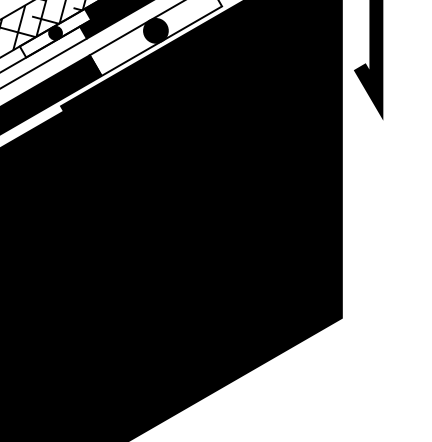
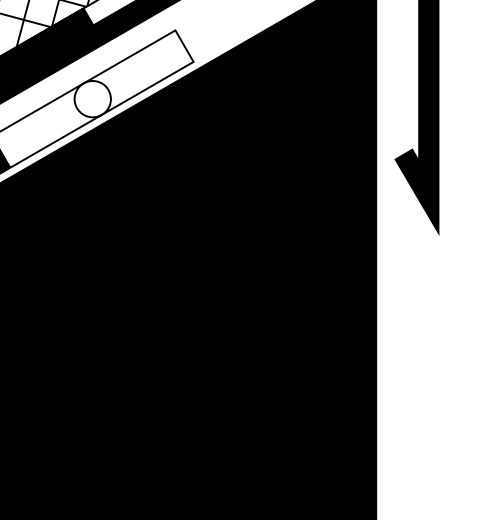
fill: (155, 30) -> (92, 98), removed

